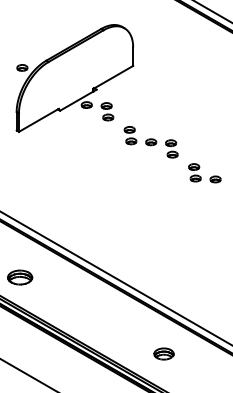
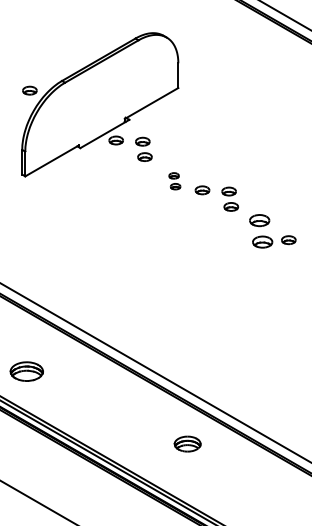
part: (130, 134) -> (174, 180), size x0.7
part: (194, 172) -> (260, 230), size x1.4
part: (163, 353) -> (187, 443), moved

